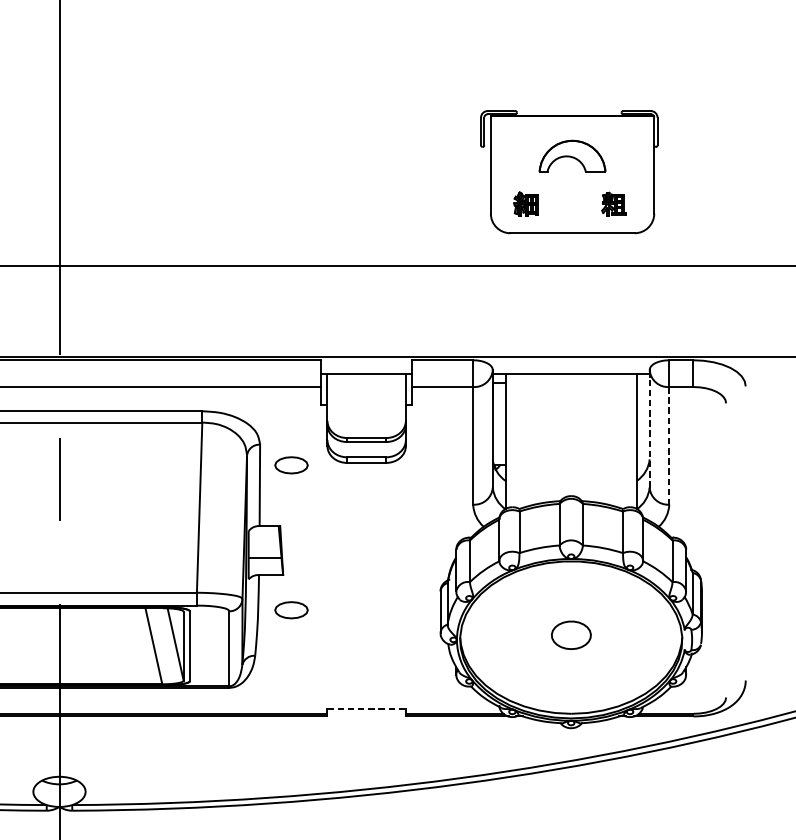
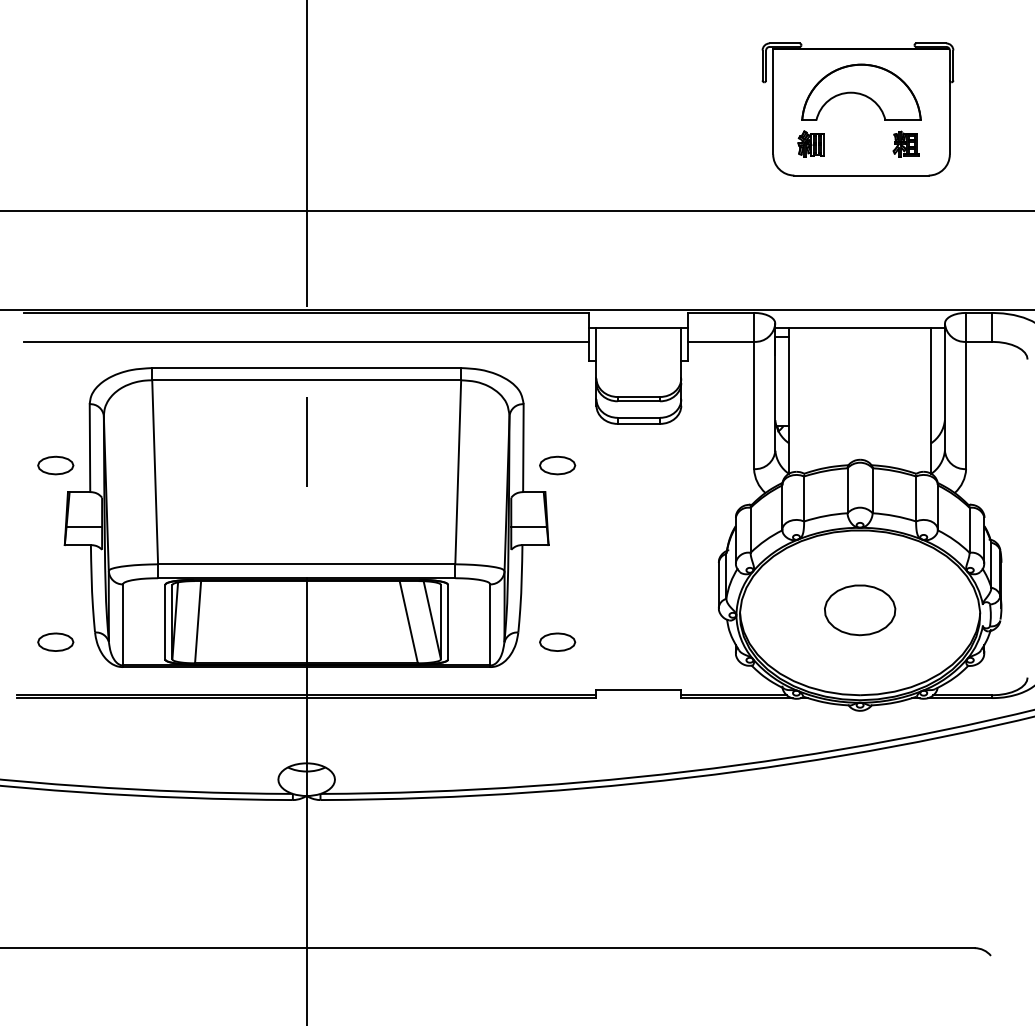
part: (572, 155) -> (861, 91), size x1.67
line: (649, 432) -> (944, 390), dashed -> solid
line: (669, 445) -> (966, 405), dashed -> solid
part: (291, 465) -> (557, 465), moved
part: (291, 609) -> (557, 641), moved
part: (571, 635) -> (860, 610), size x1.67
line: (367, 708) -> (639, 689), dashed -> solid

